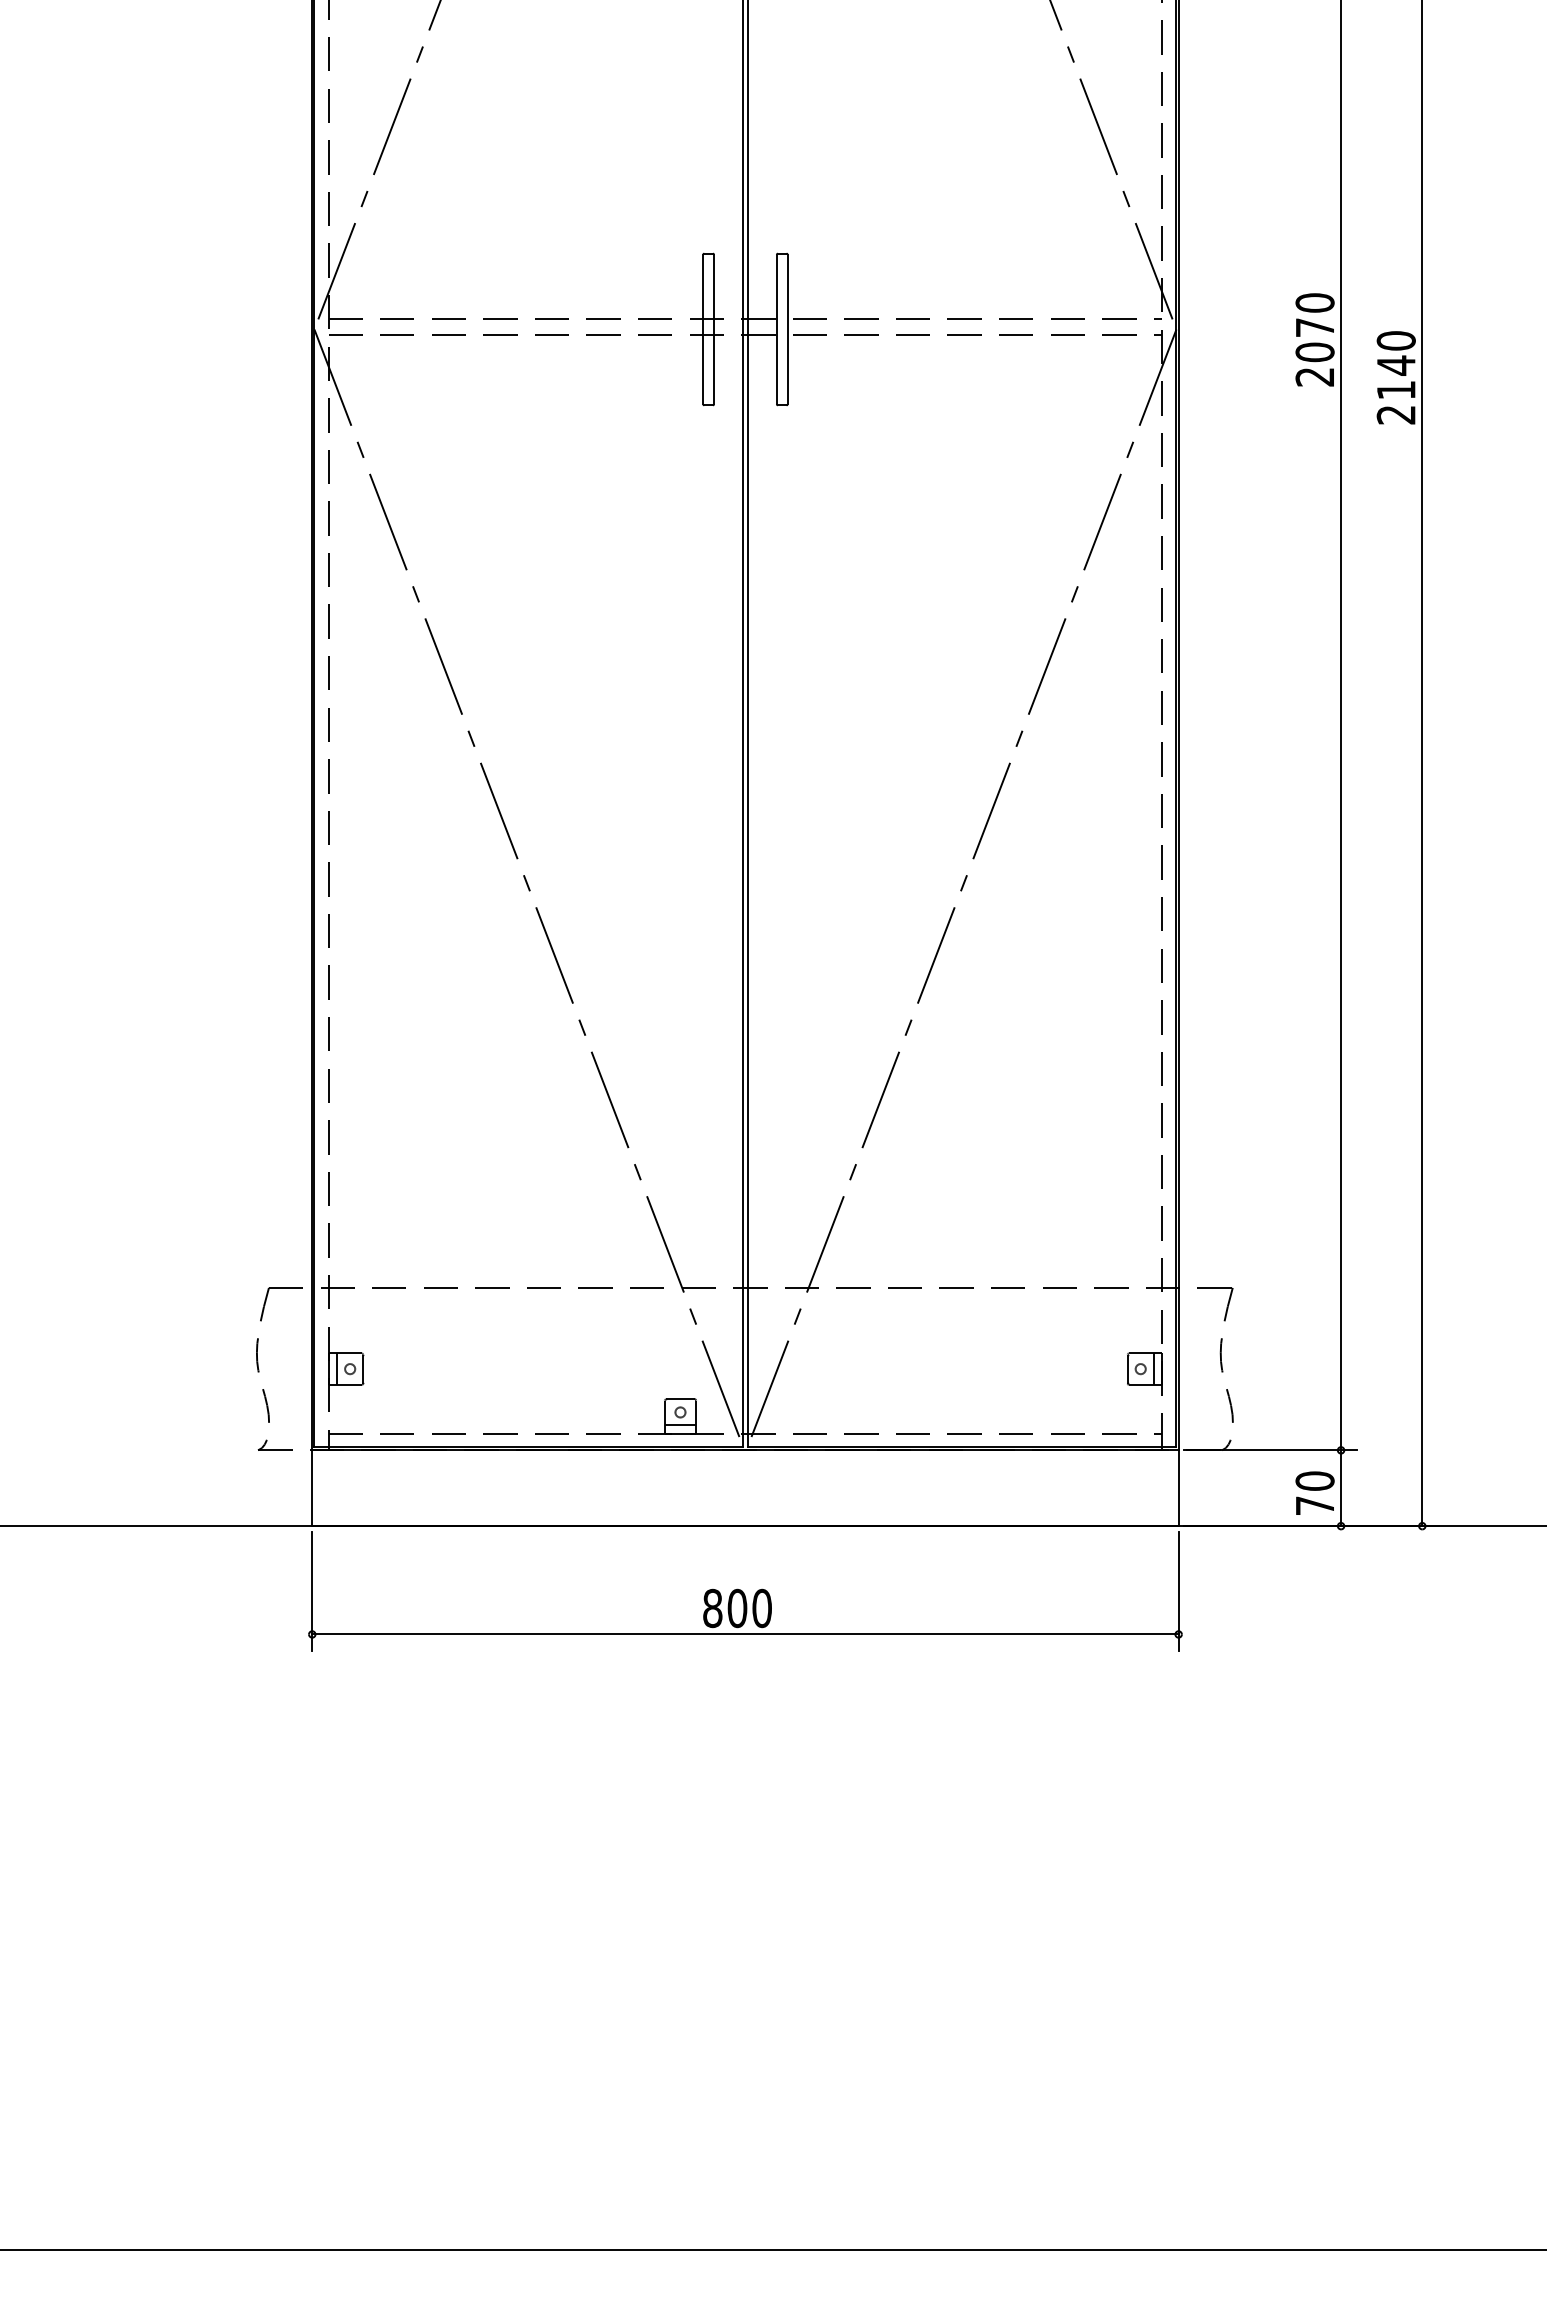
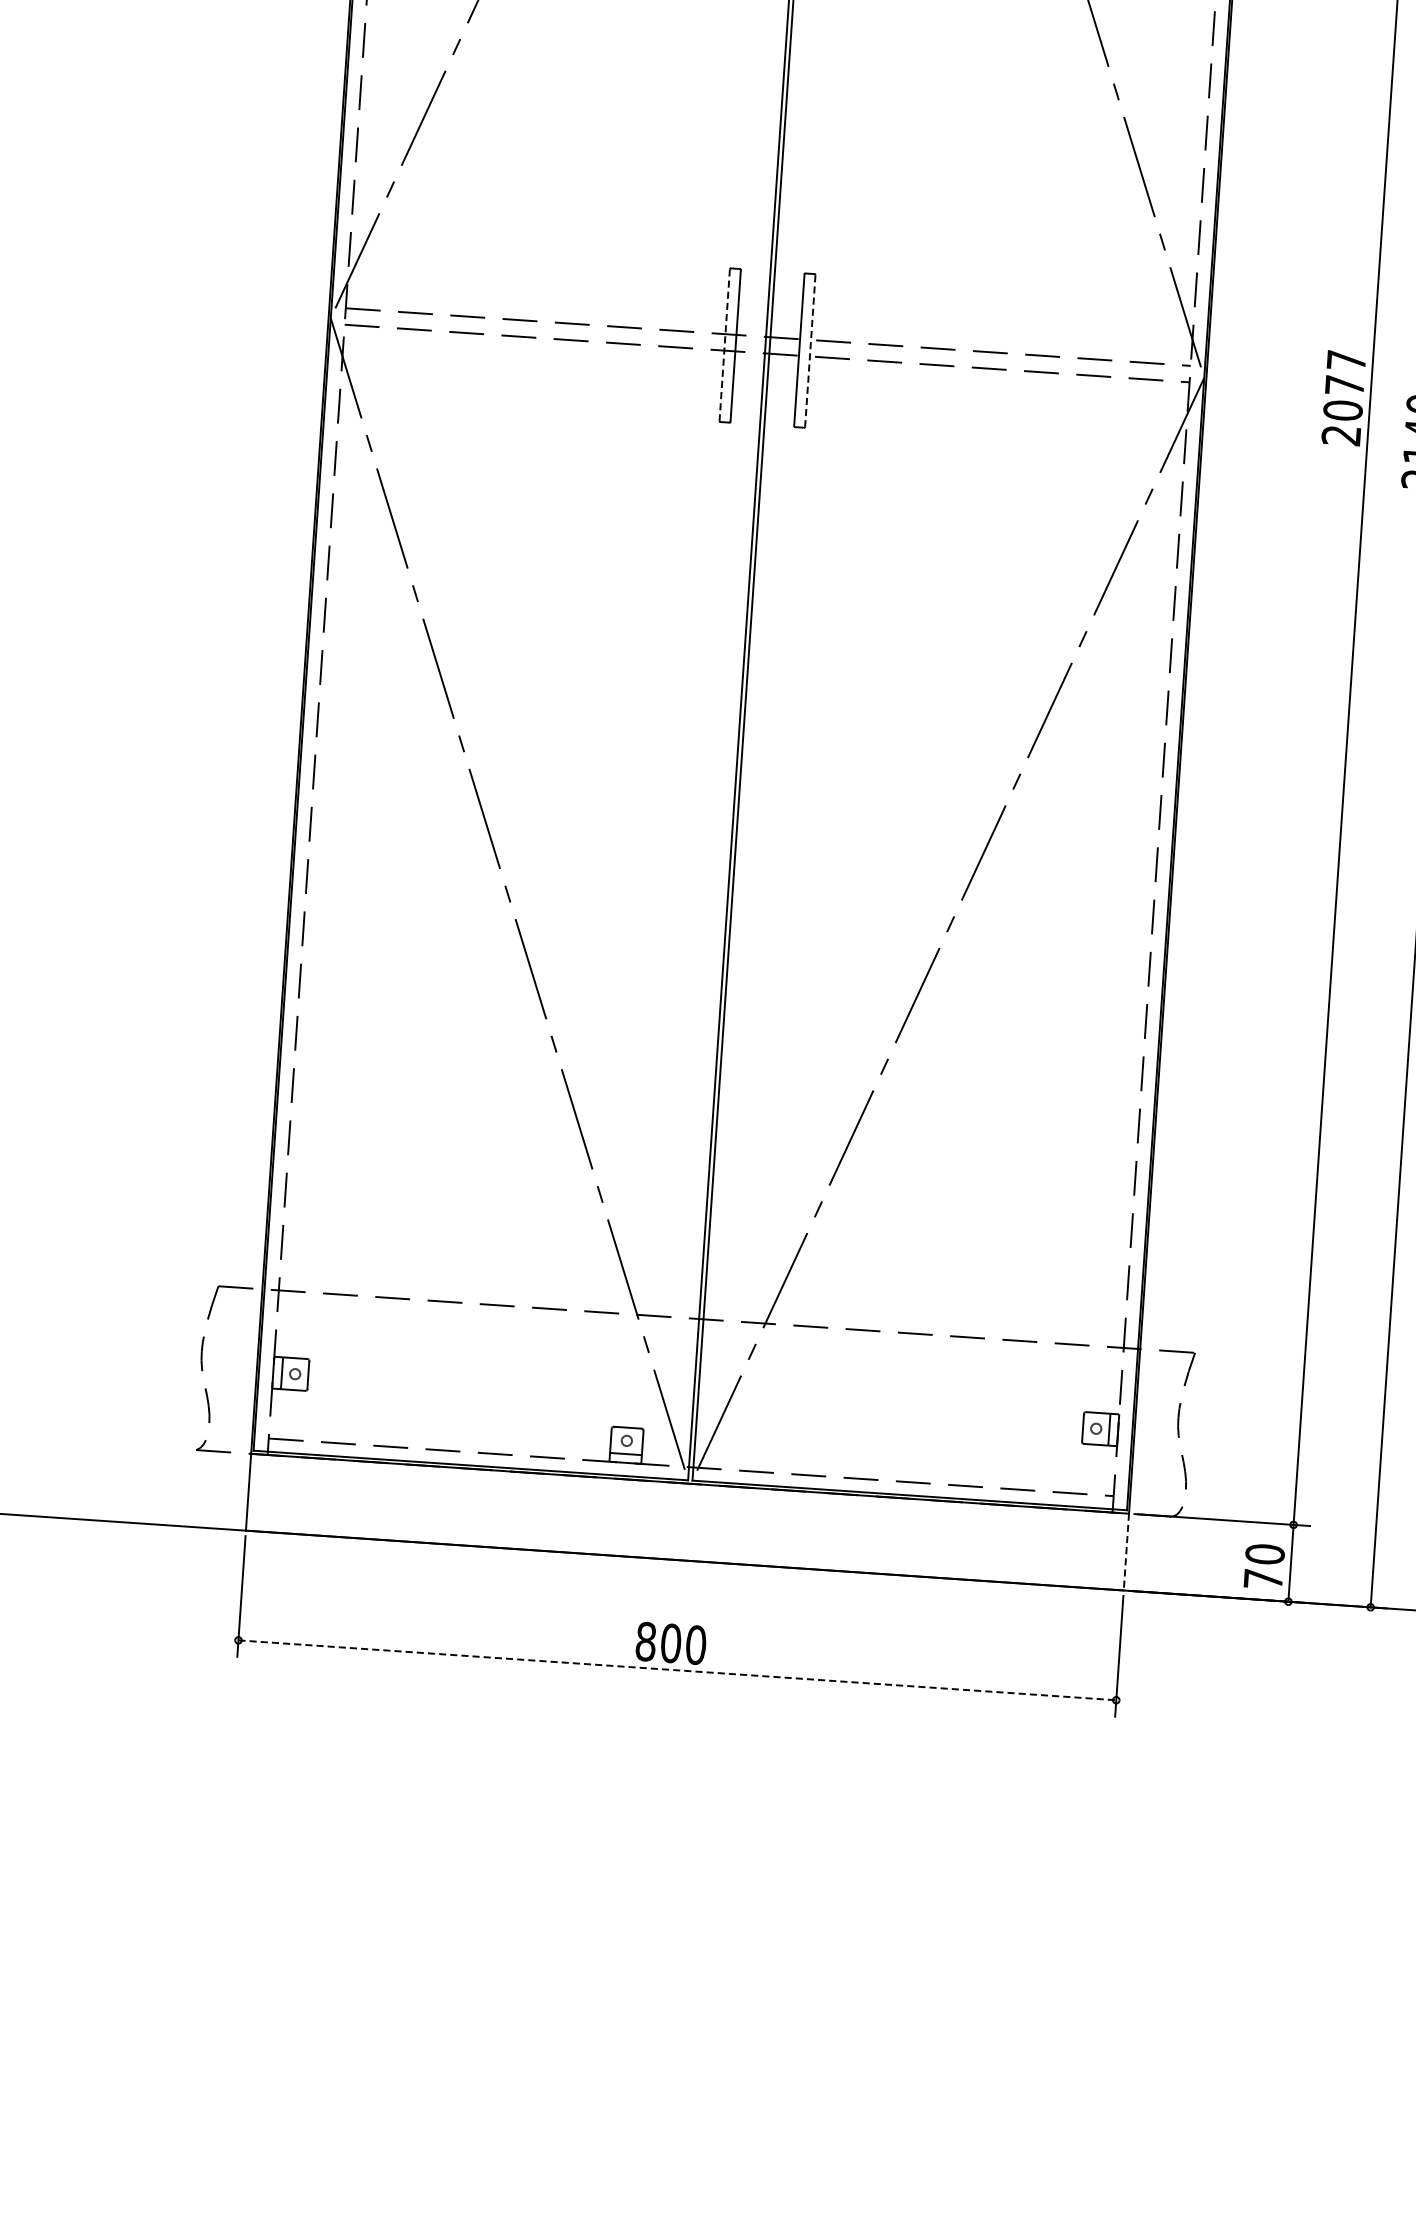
text: (1314, 302) -> (1345, 360), 2070 -> 2077
line: (703, 329) -> (725, 345), solid -> dashed
line: (787, 329) -> (810, 350), solid -> dashed
line: (1178, 1488) -> (1126, 1552), solid -> dashed
line: (745, 1634) -> (677, 1670), solid -> dashed

